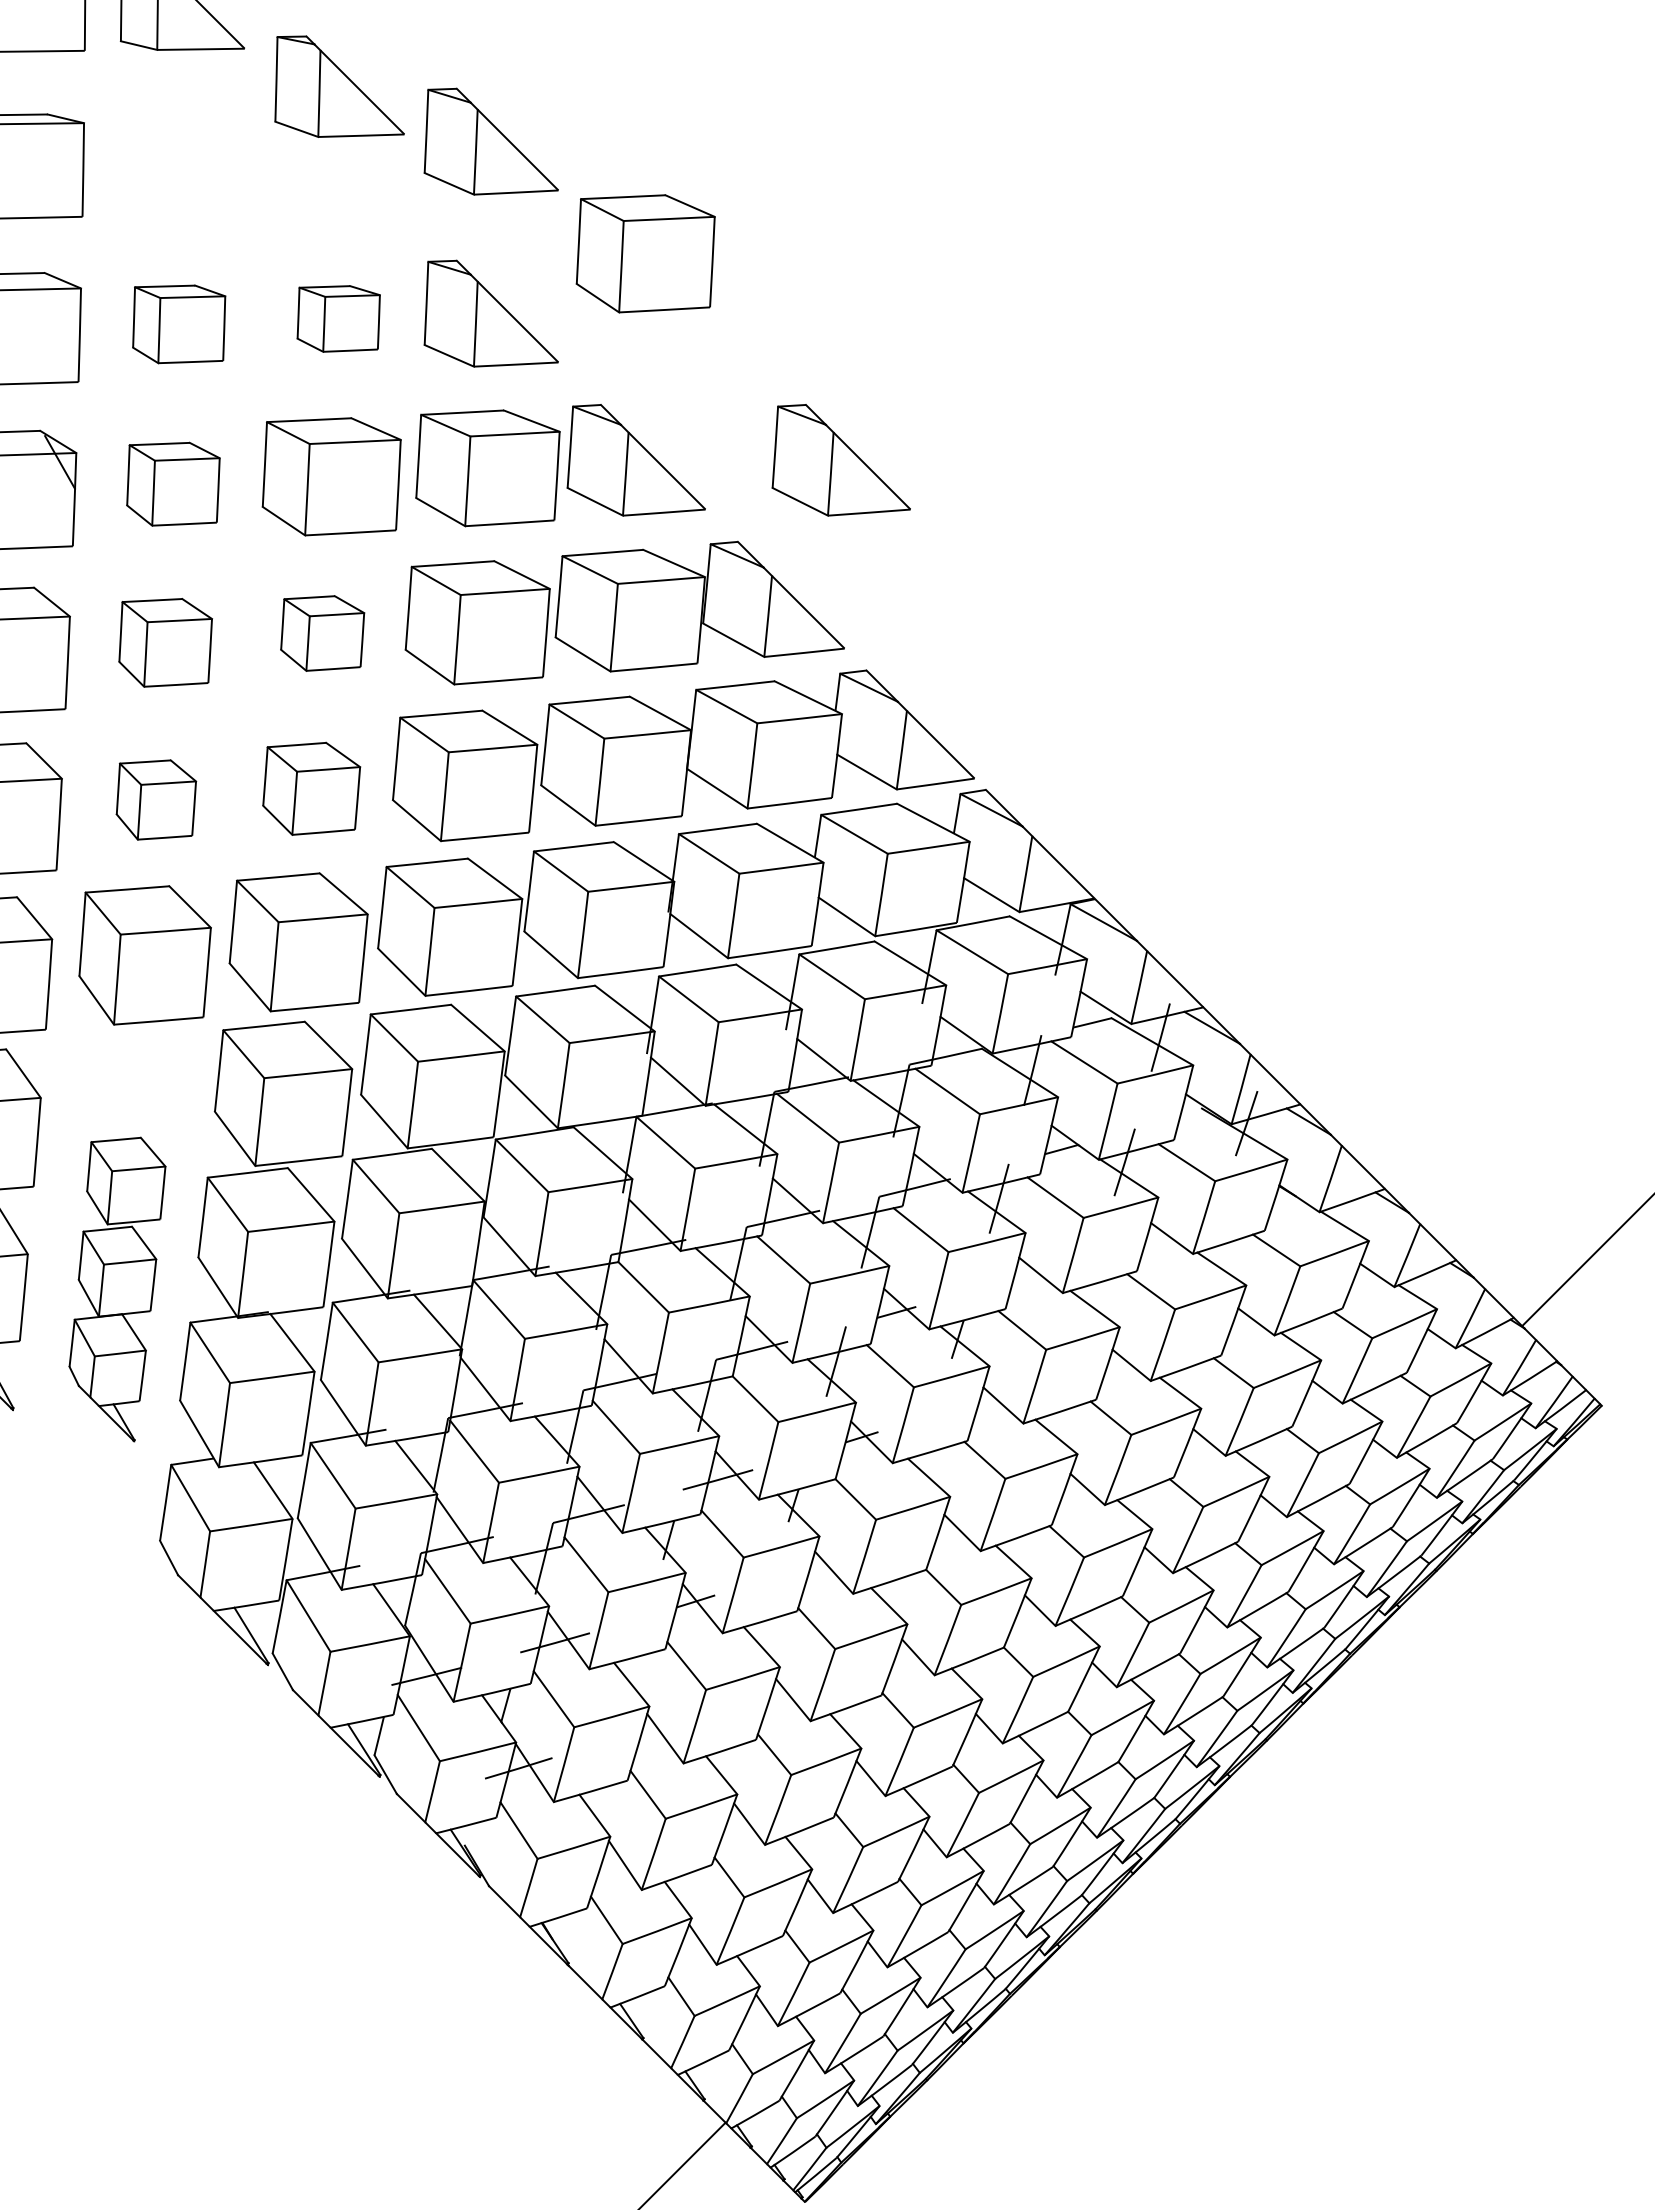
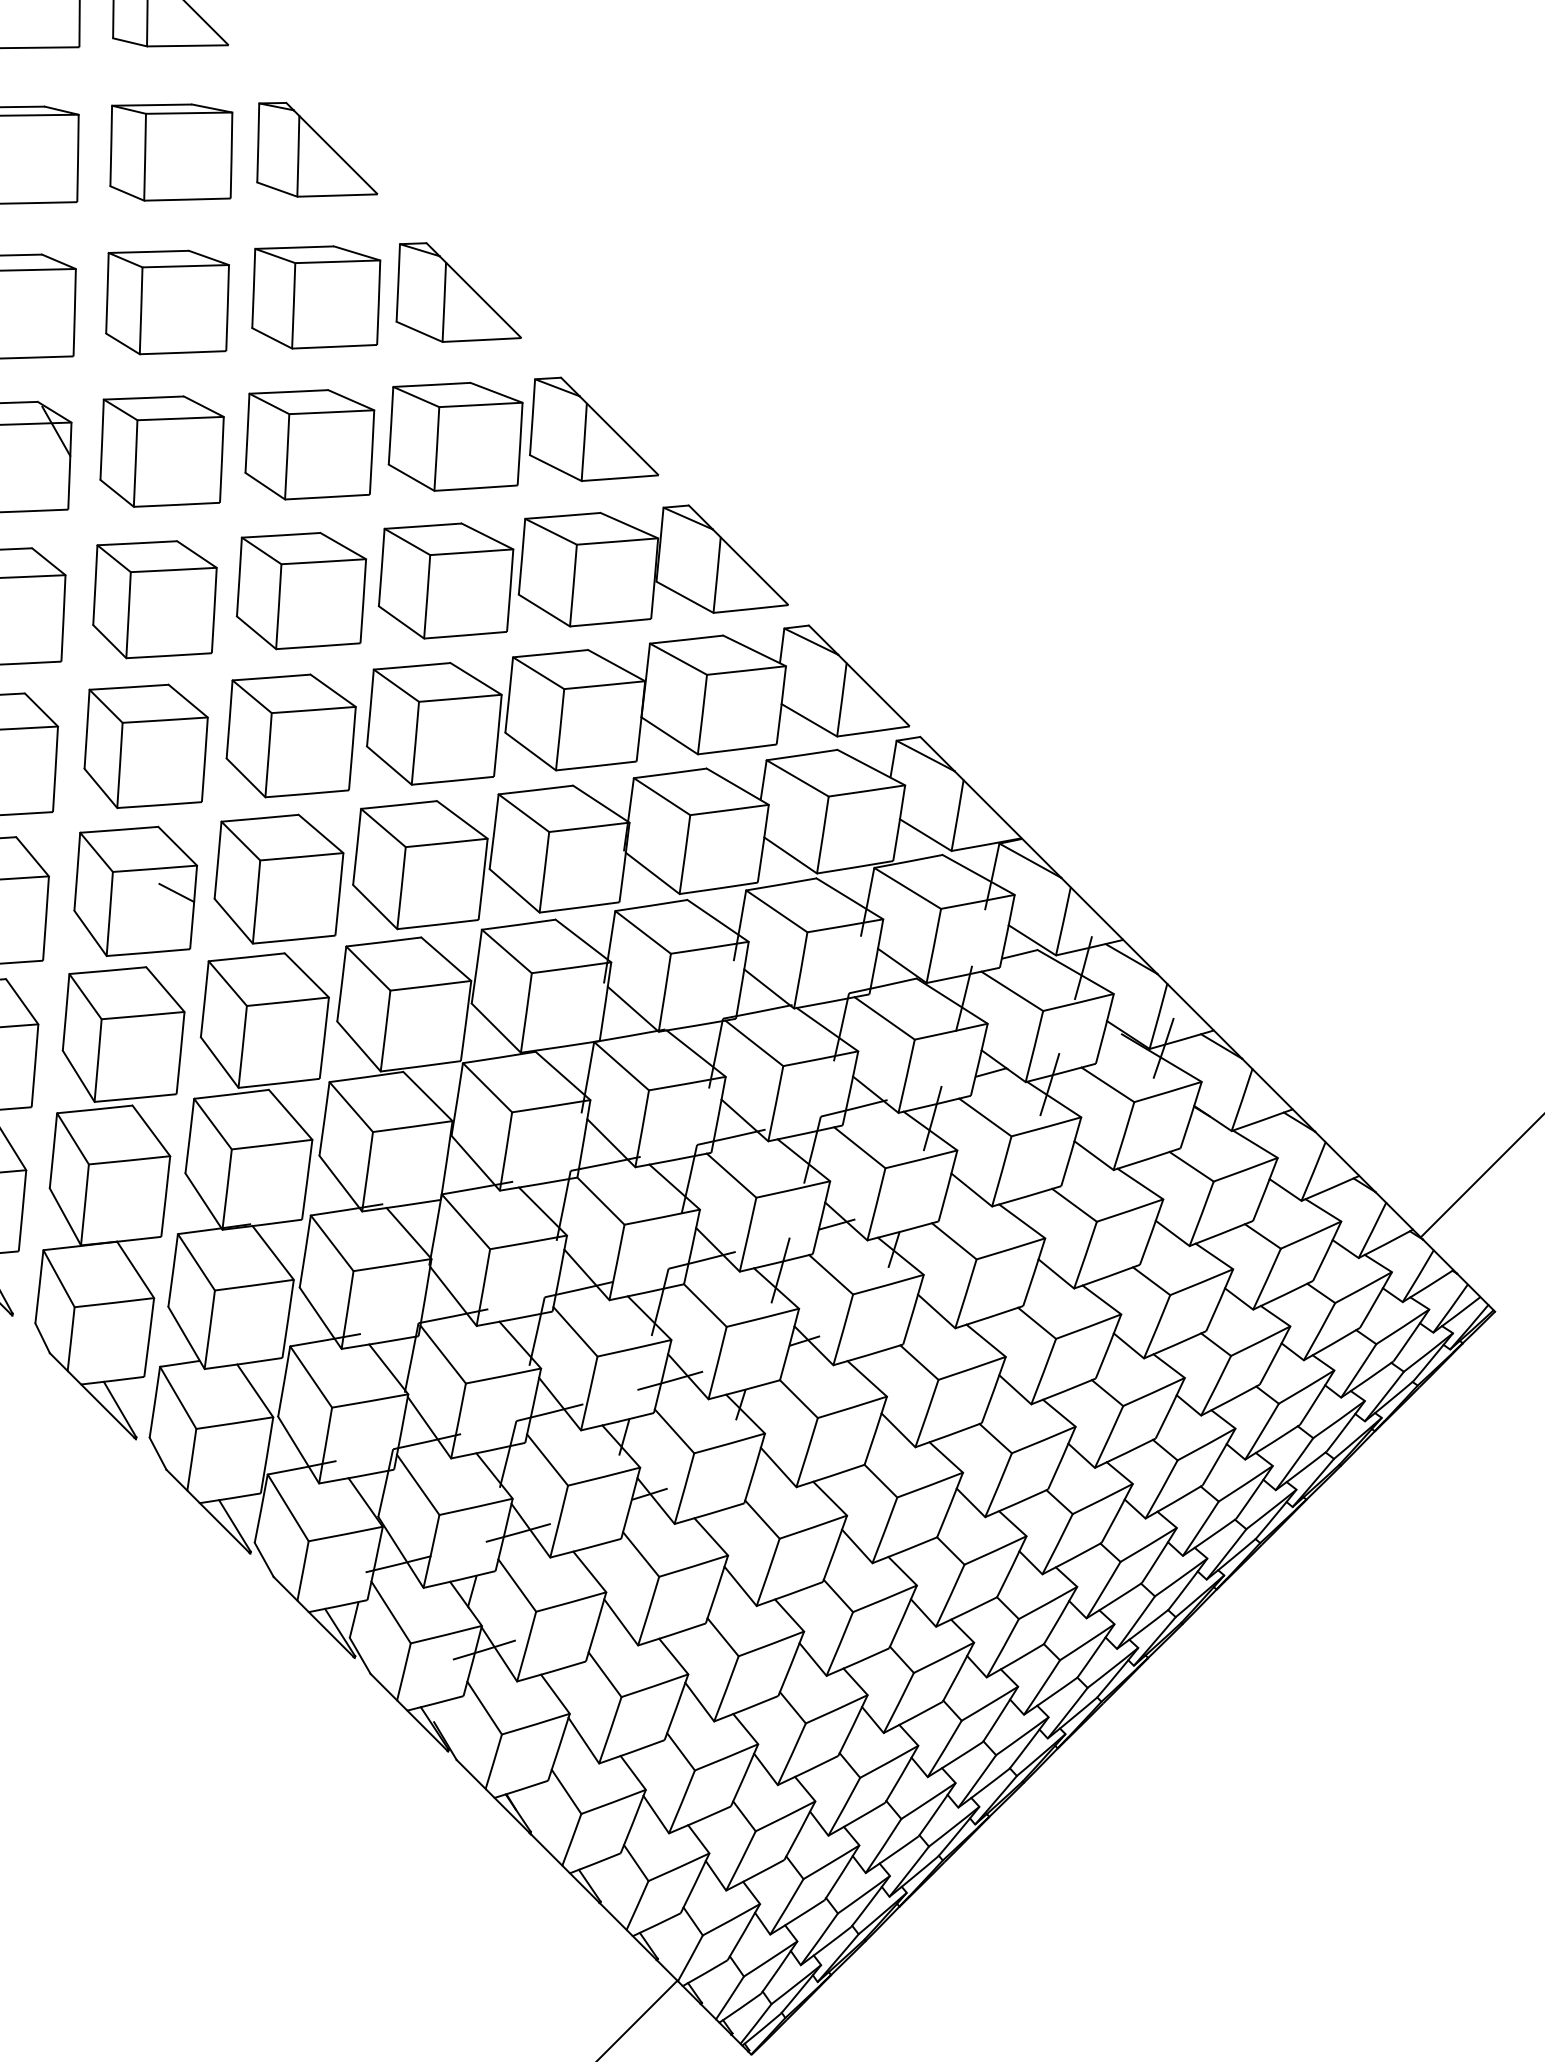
part: (339, 86) -> (317, 149), moved
part: (490, 141) -> (458, 131), removed
part: (183, 163) -> (171, 152), added
part: (645, 253) -> (602, 236), removed
part: (338, 318) -> (316, 297), size x1.67
part: (178, 324) -> (166, 302), size x1.43
part: (840, 460) -> (784, 429), removed
part: (173, 484) -> (162, 451), size x1.43
part: (322, 633) -> (301, 590), size x1.67
part: (165, 642) -> (154, 599), size x1.43
part: (311, 788) -> (290, 735), size x1.43
part: (156, 799) -> (146, 745), size x1.67
line: (188, 956) -> (176, 892), added
part: (117, 1289) -> (109, 1203), size x1.67

